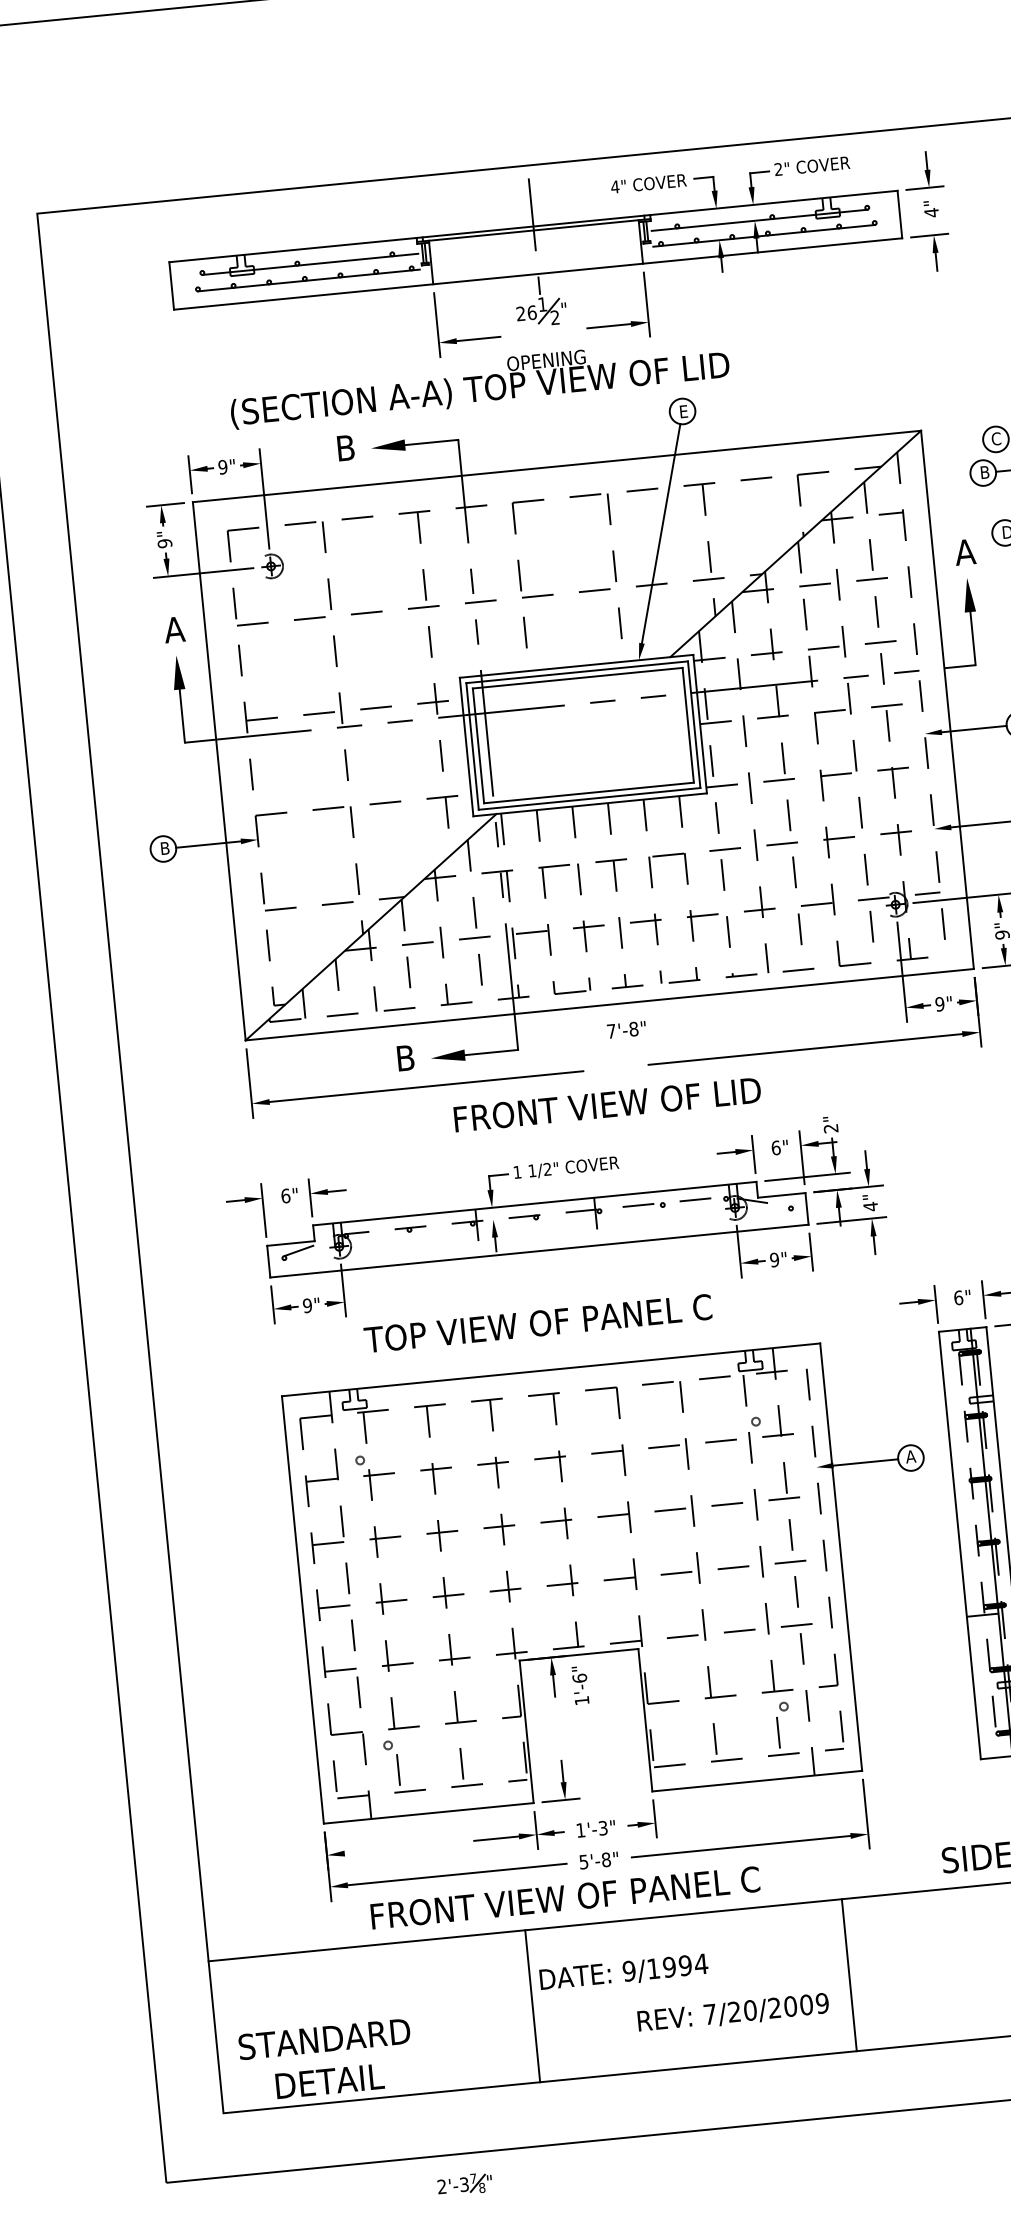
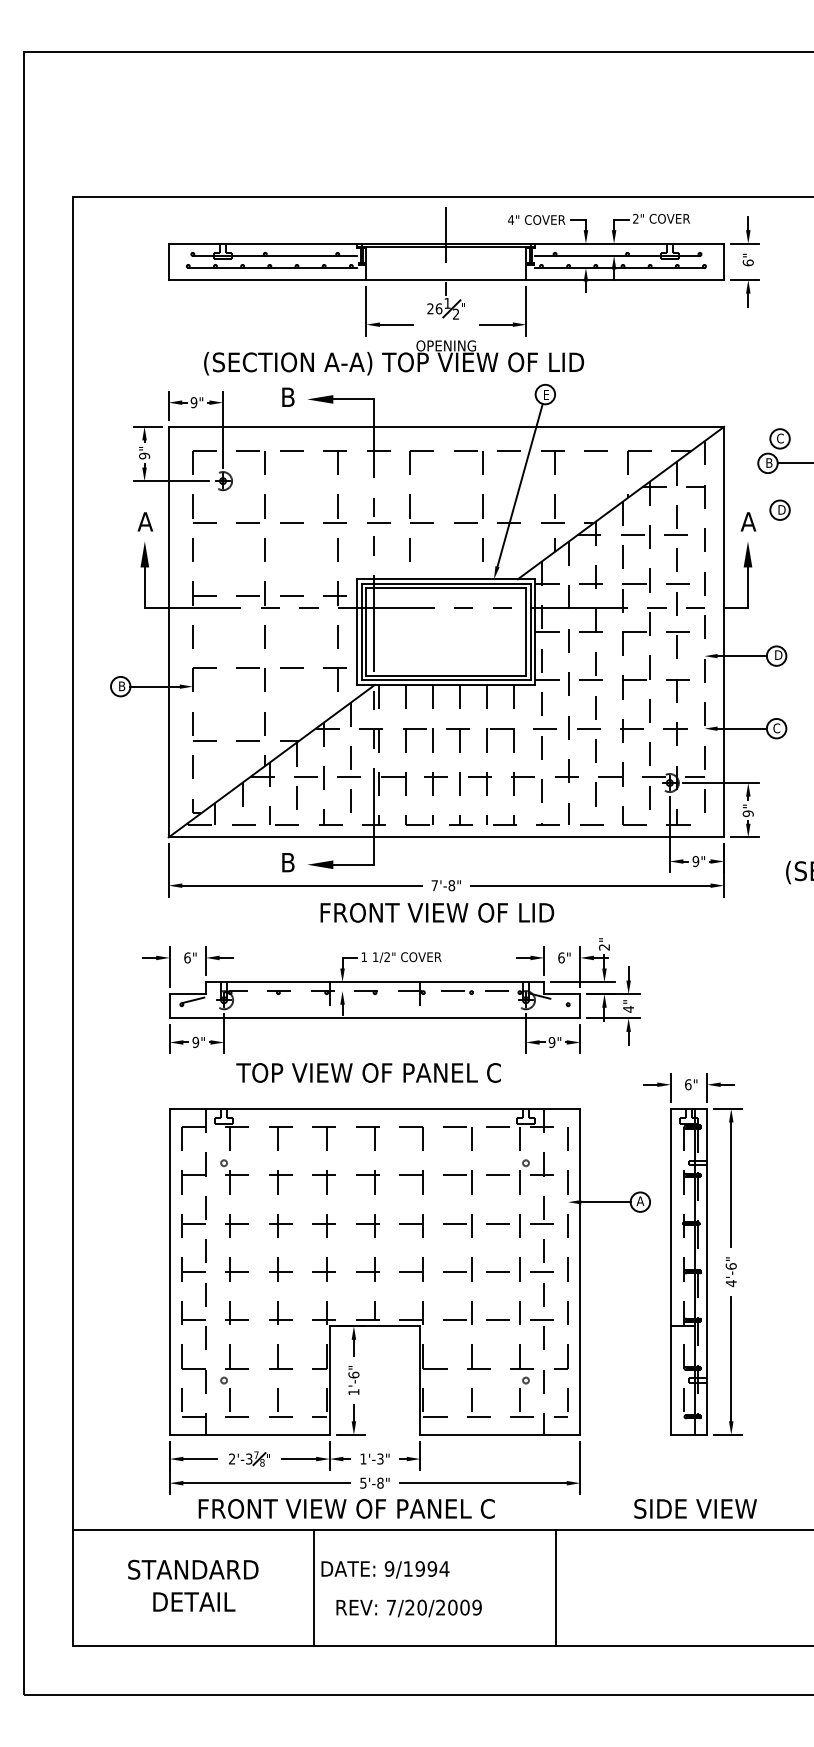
text: (930, 212) -> (747, 262), 4" -> 6"
text: (625, 1029) -> (445, 885), moved
text: (579, 1685) -> (353, 1380), moved
line: (367, 1851) -> (200, 1459), added
text: (732, 2013) -> (408, 1608), moved
text: (326, 2059) -> (193, 1585), moved
part: (464, 2183) -> (249, 1458), moved

